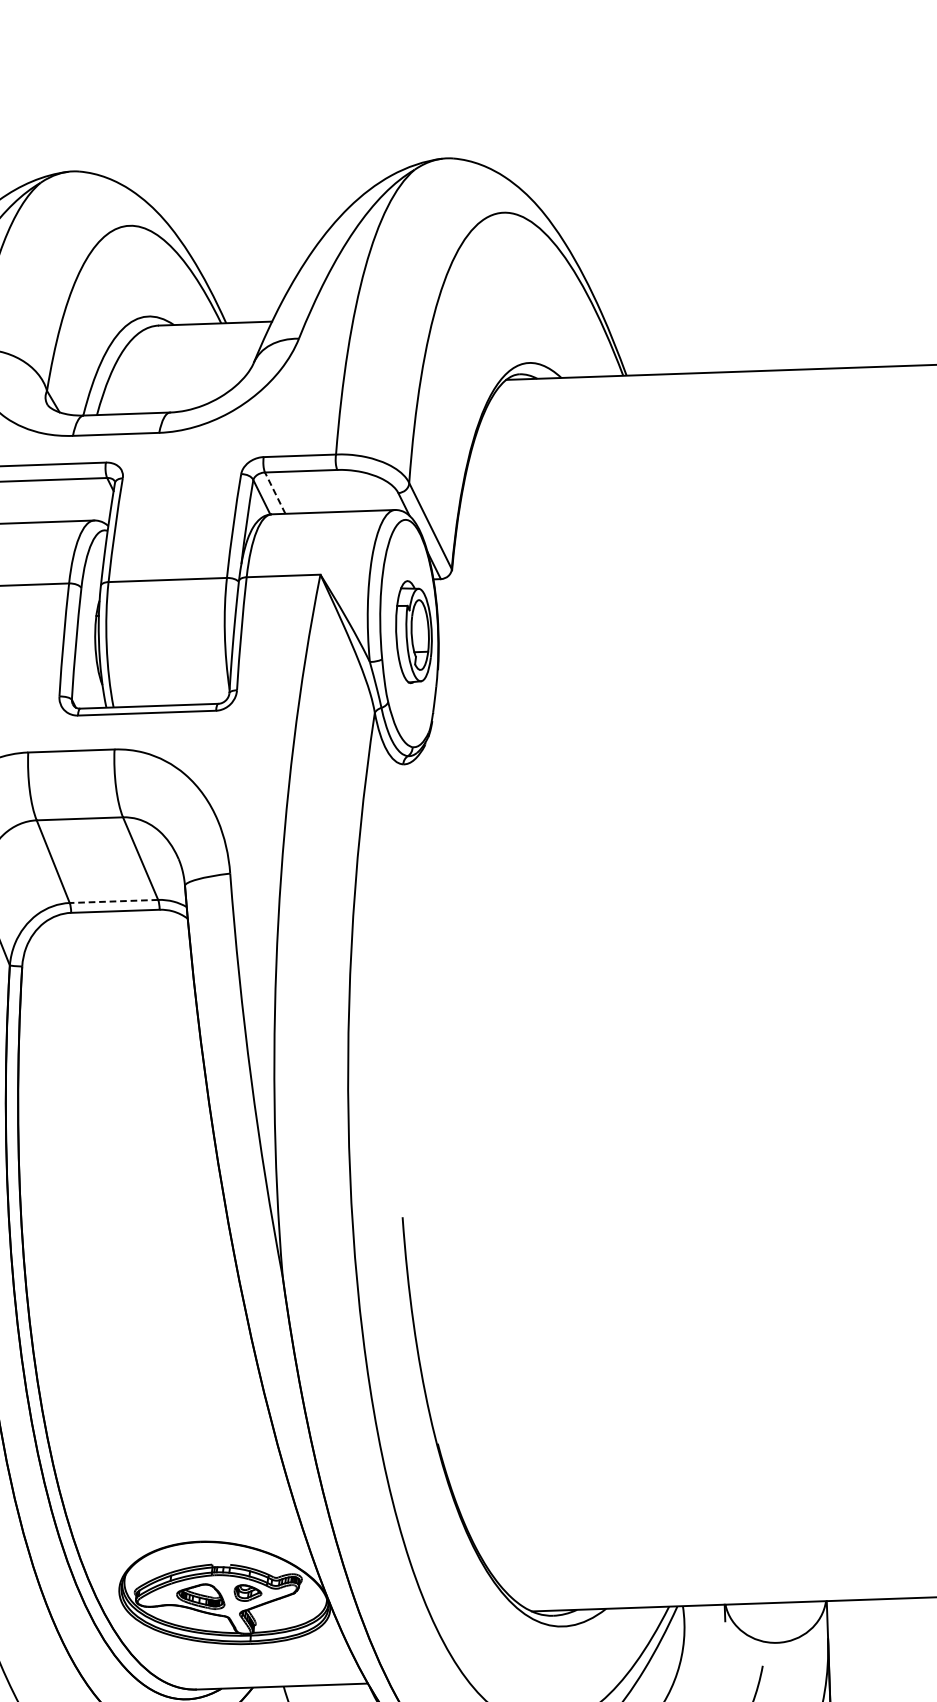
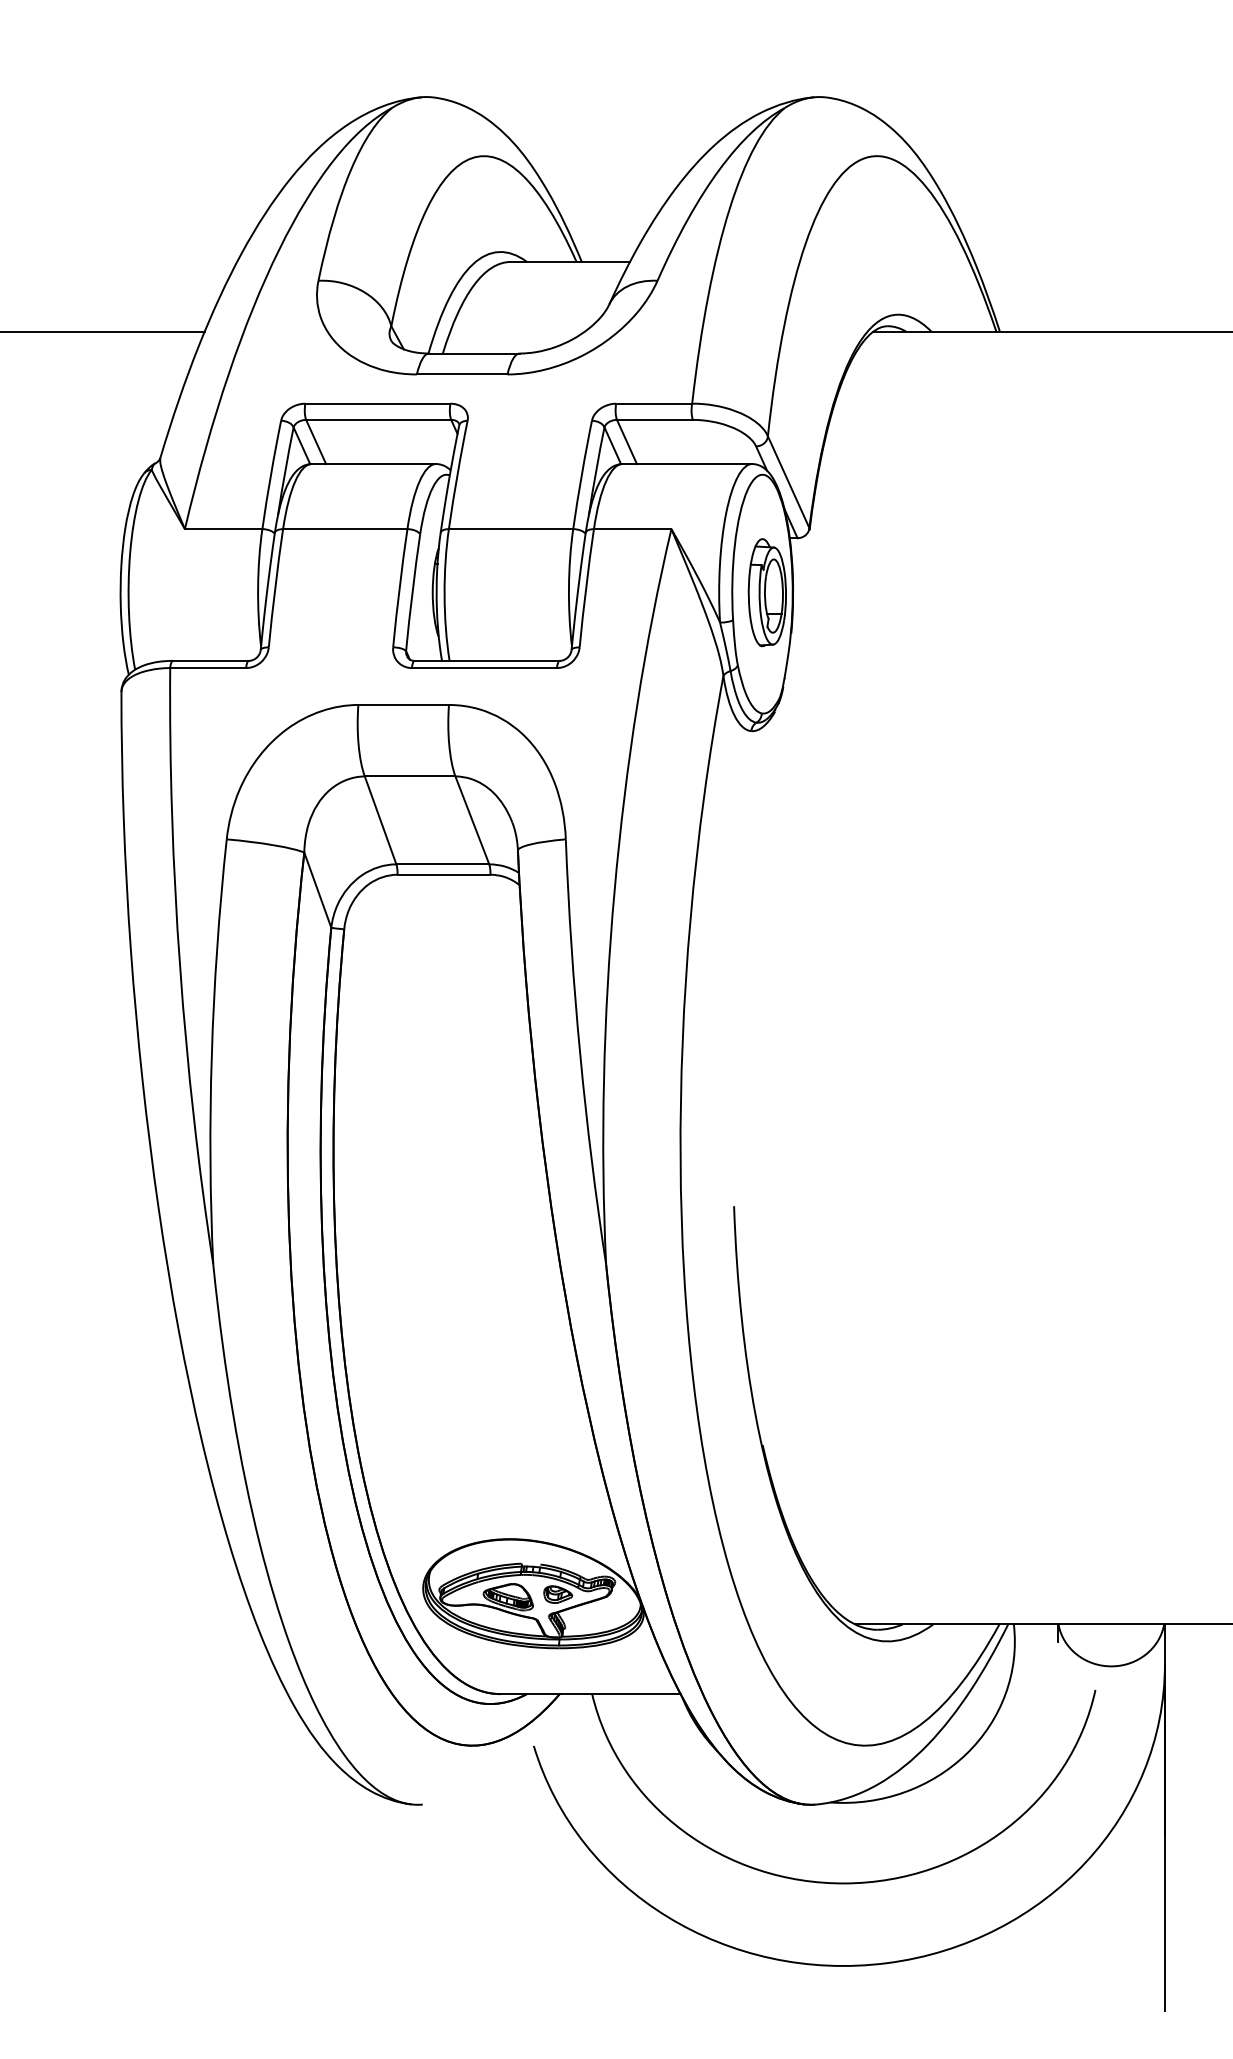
line: (274, 492) -> (626, 441), dashed -> solid
line: (113, 901) -> (442, 864), dashed -> solid

